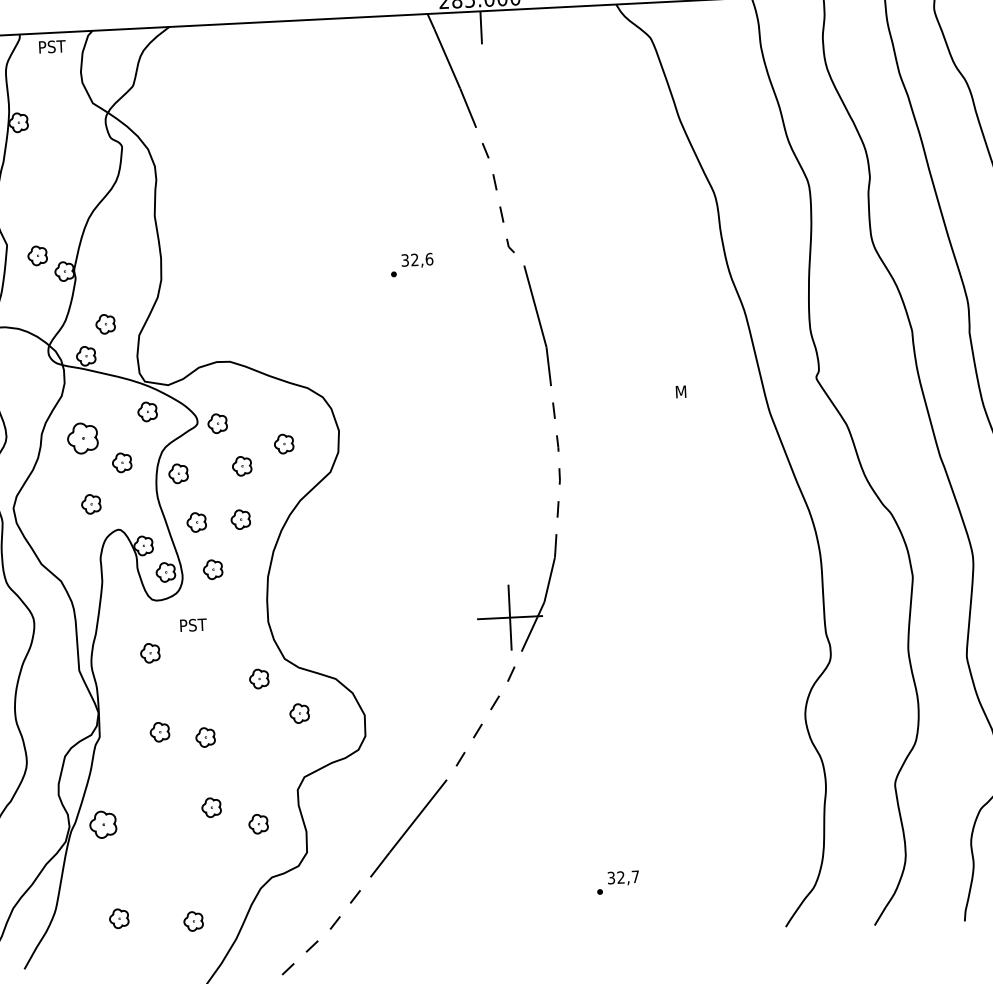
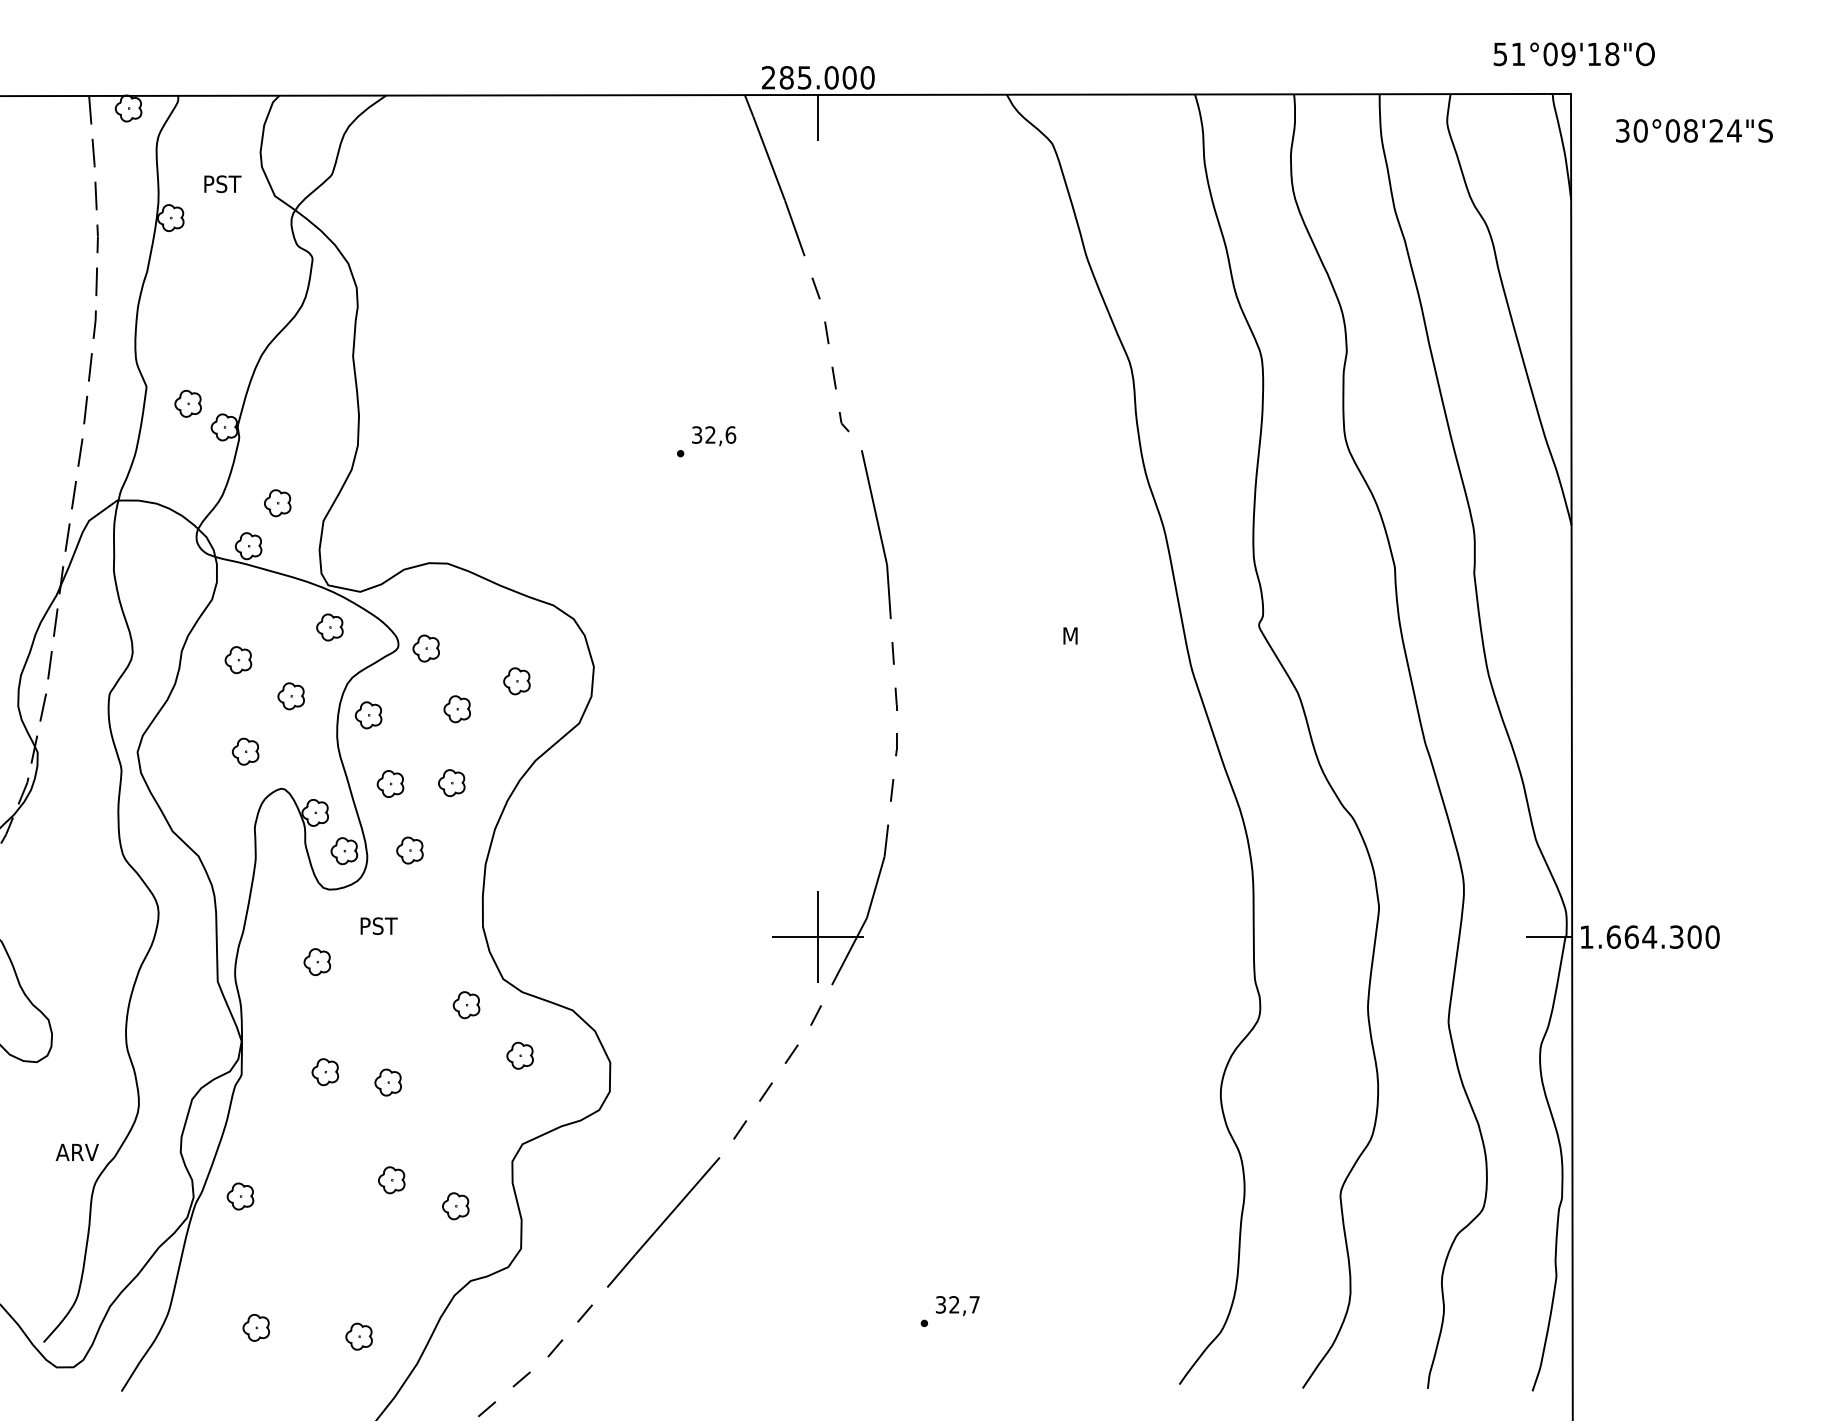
text: (52, 47) -> (222, 184), moved
part: (82, 438) -> (238, 660), size x0.62
part: (103, 824) -> (240, 1196), size x0.71

